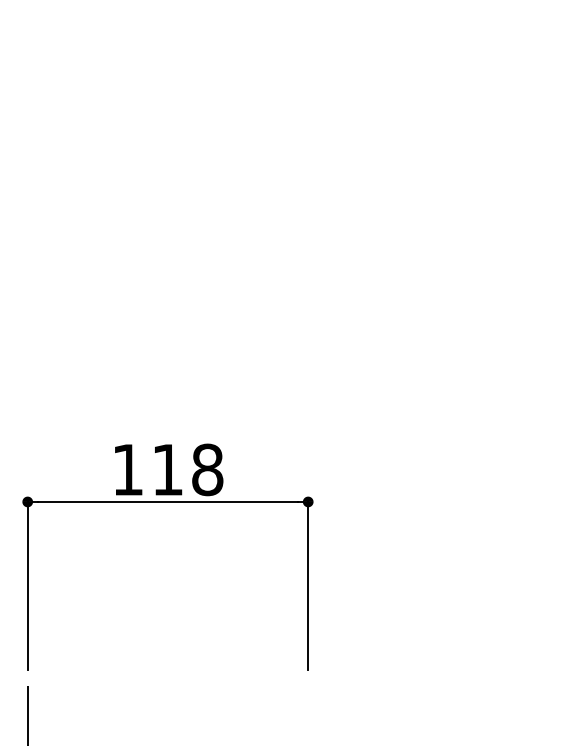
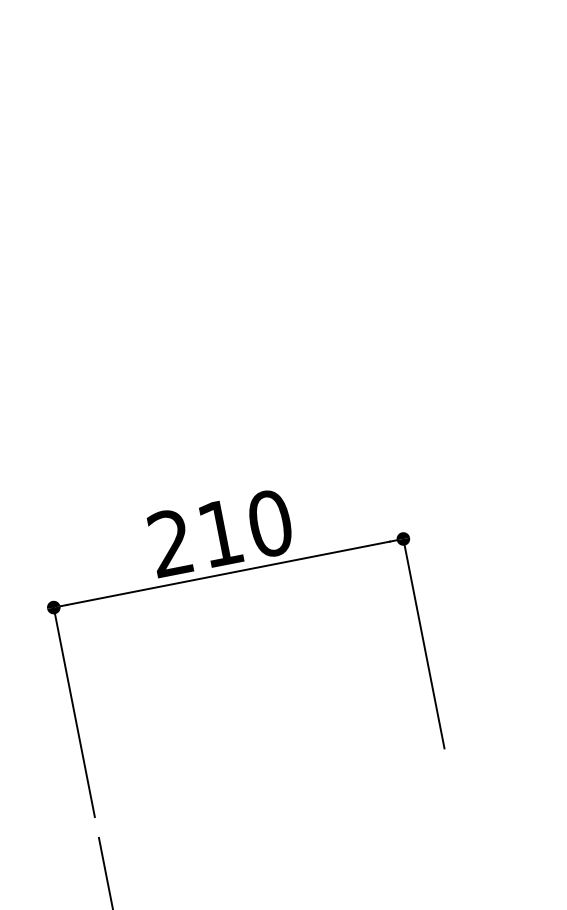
text: (167, 469) -> (220, 532), 118 -> 210

